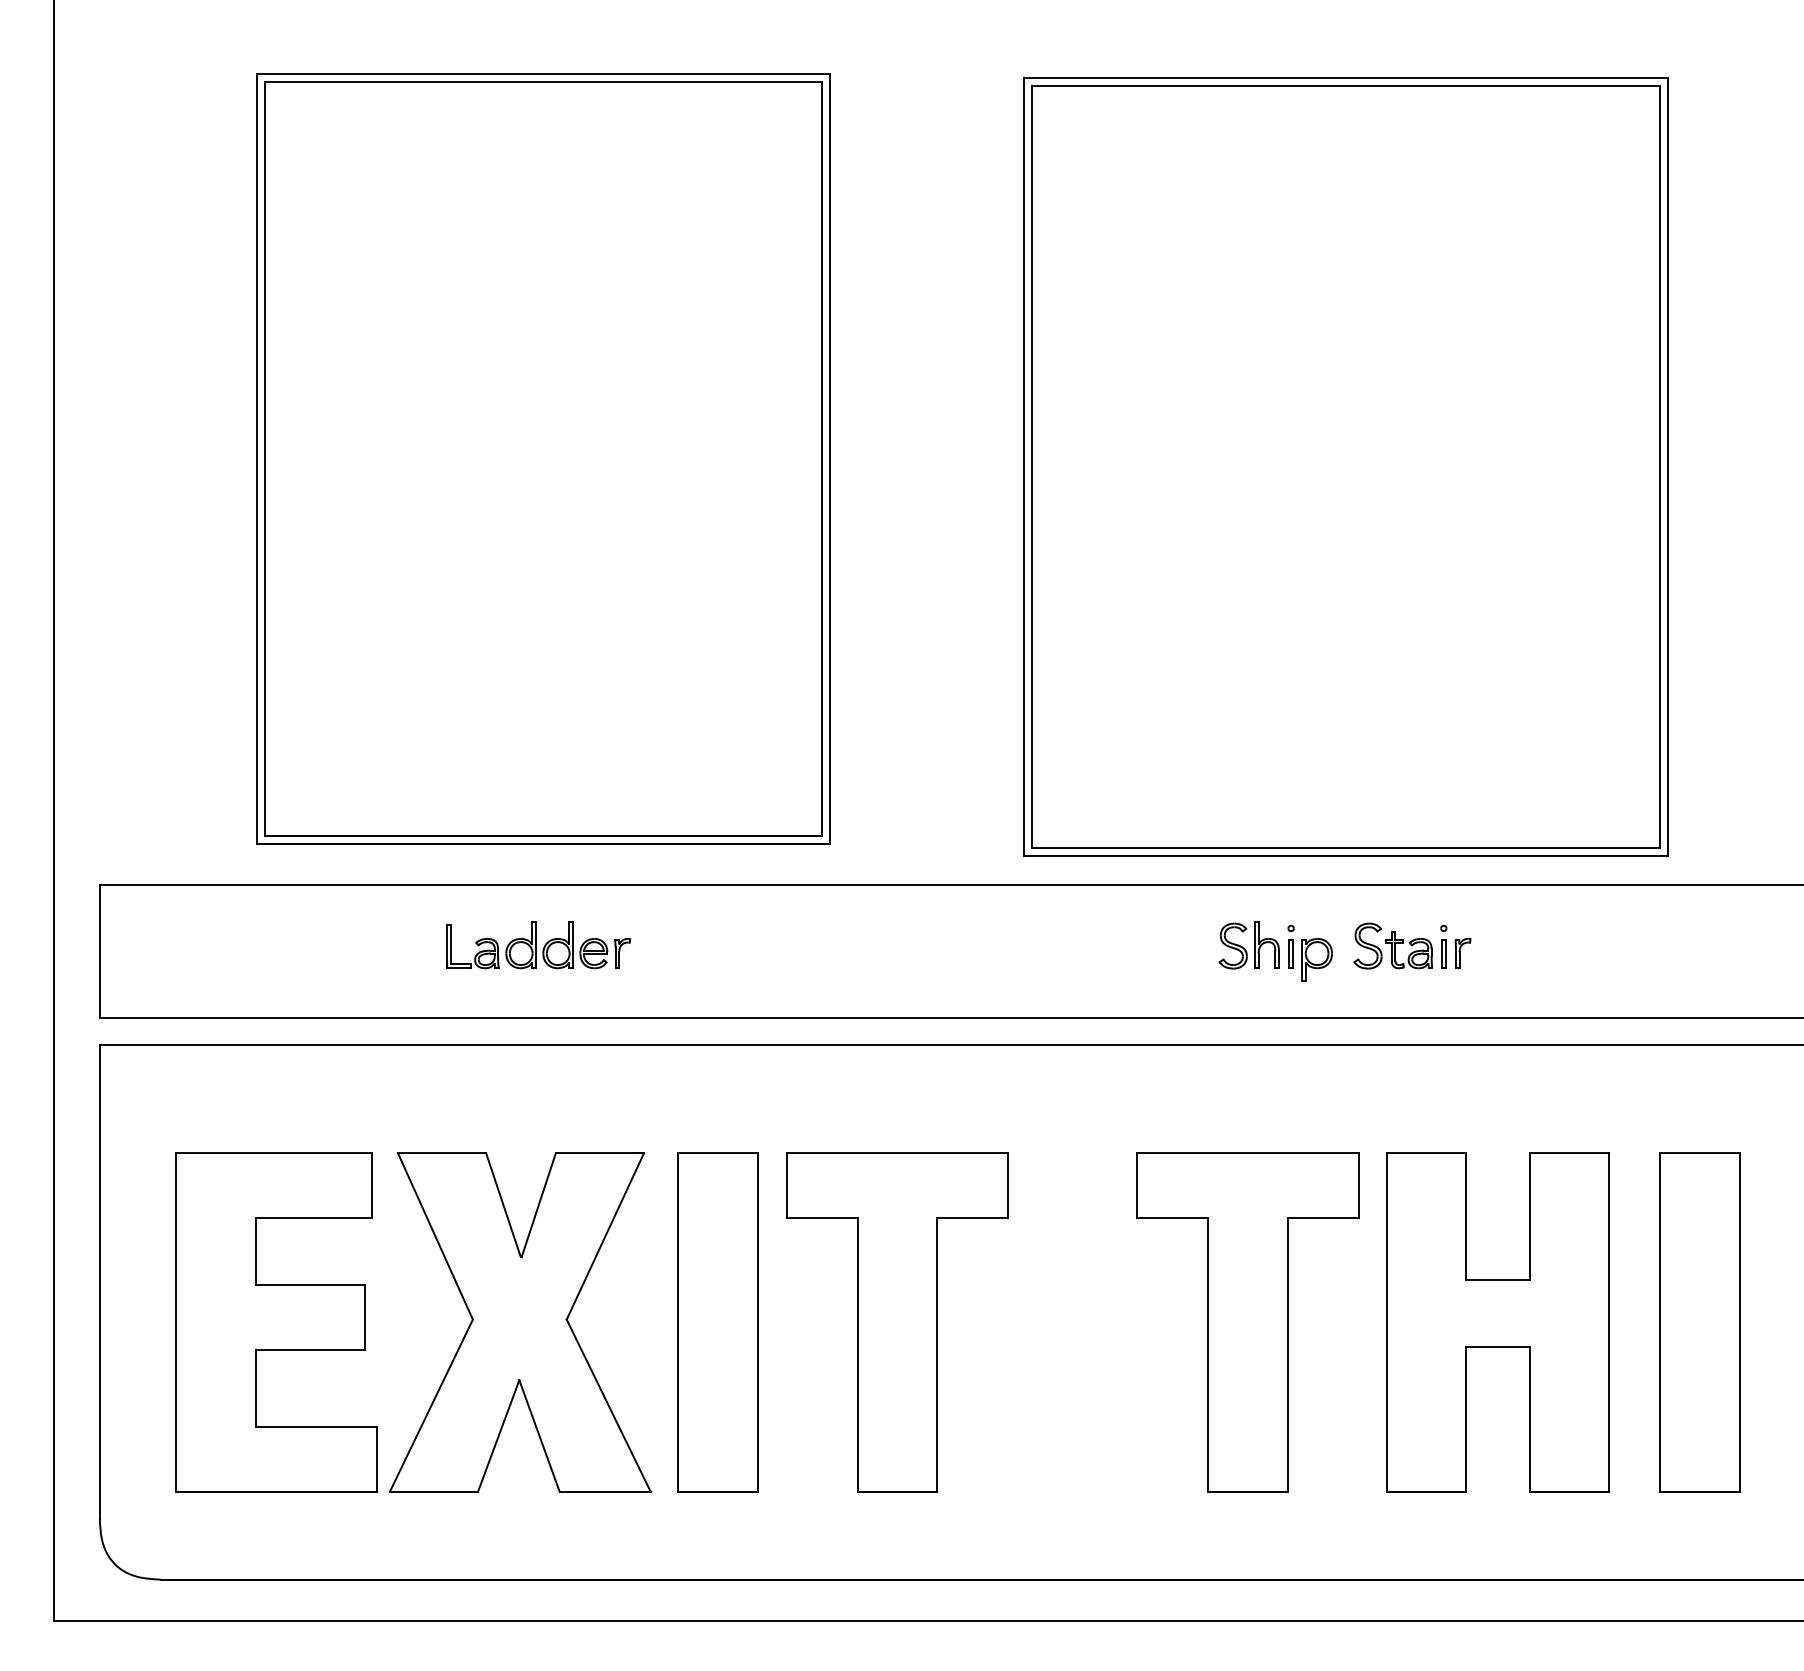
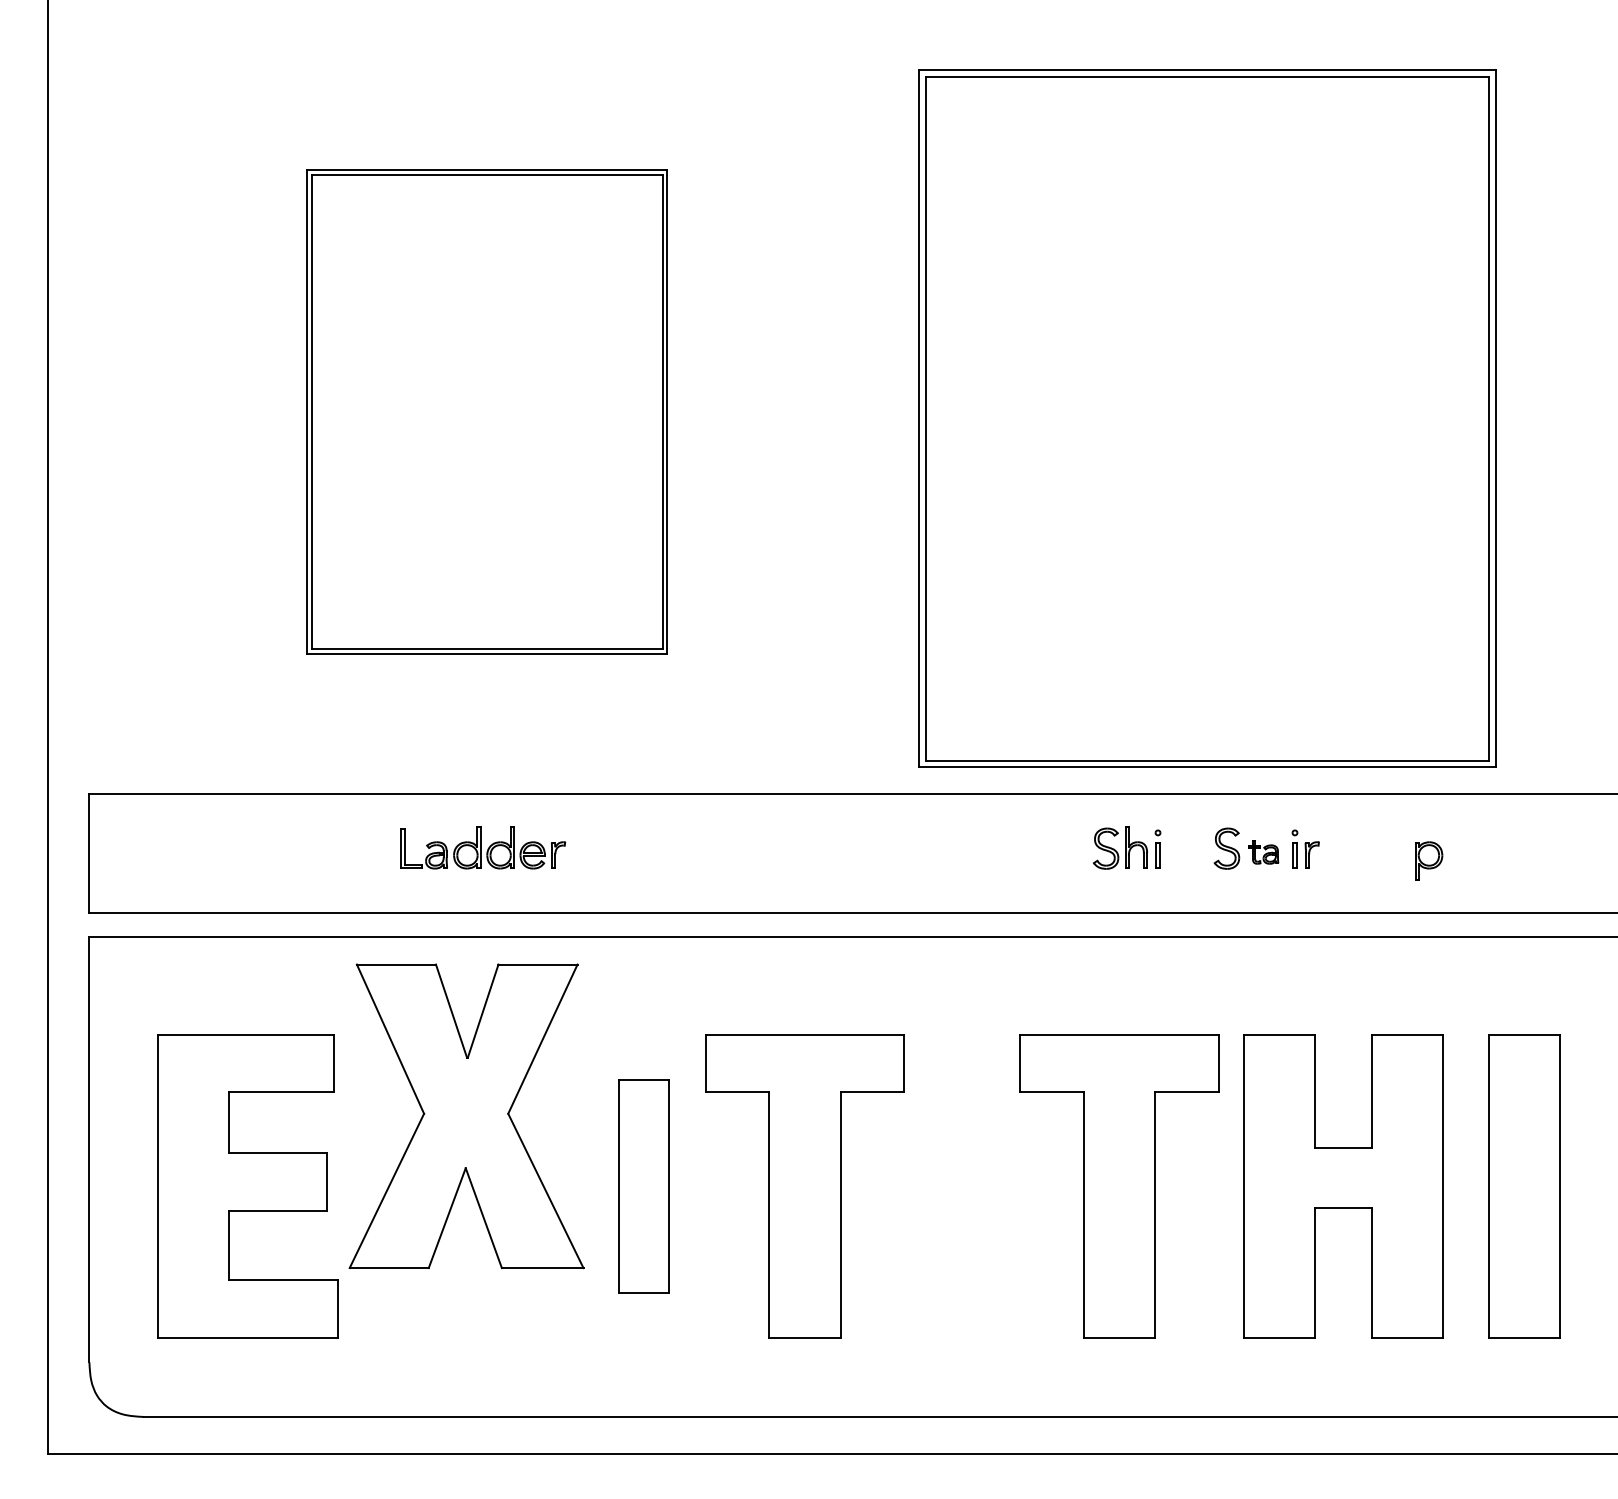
part: (543, 458) -> (487, 411), size x0.7
part: (1408, 950) -> (1263, 852), size x0.7
part: (1316, 959) -> (1428, 860), moved
part: (520, 1322) -> (466, 1116), moved
part: (717, 1322) -> (643, 1186), size x0.7

